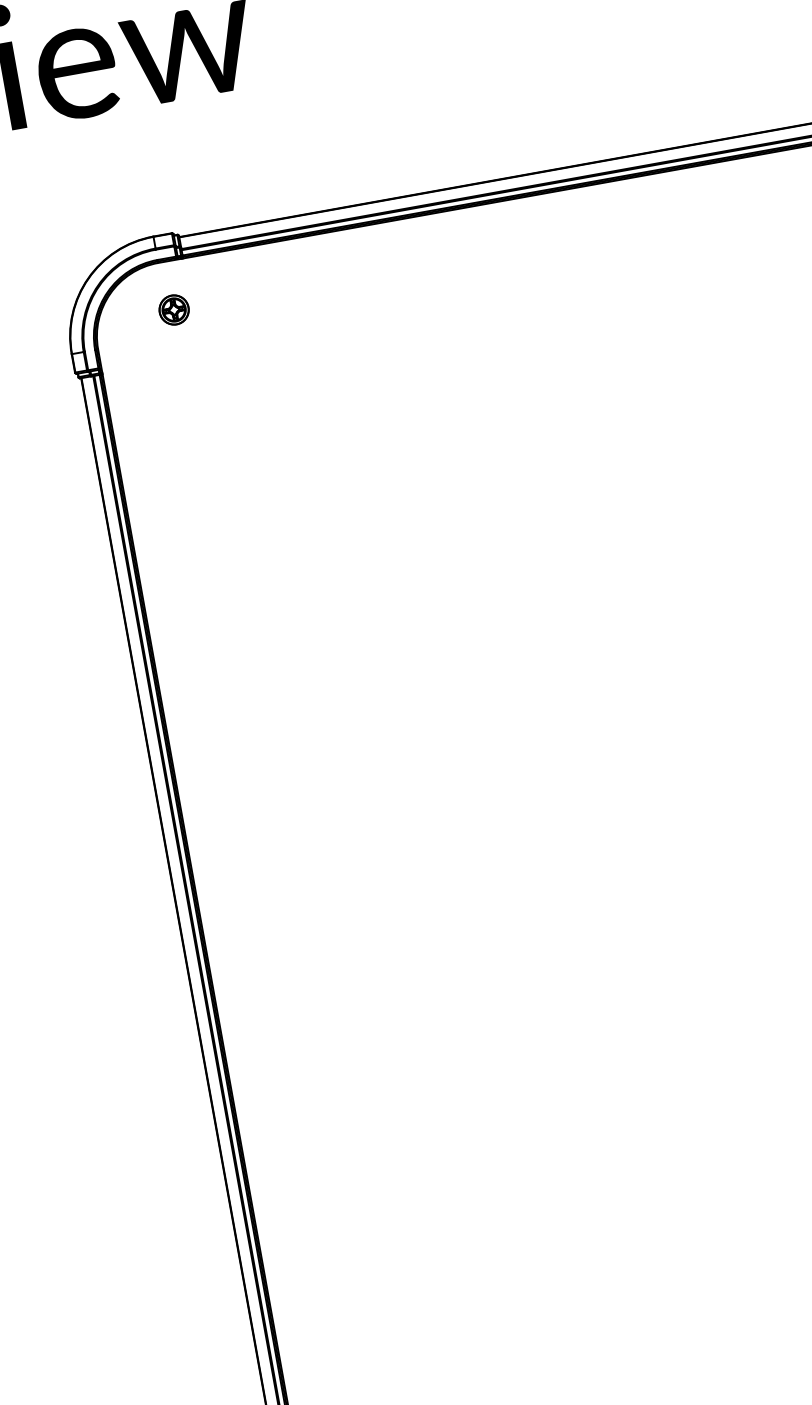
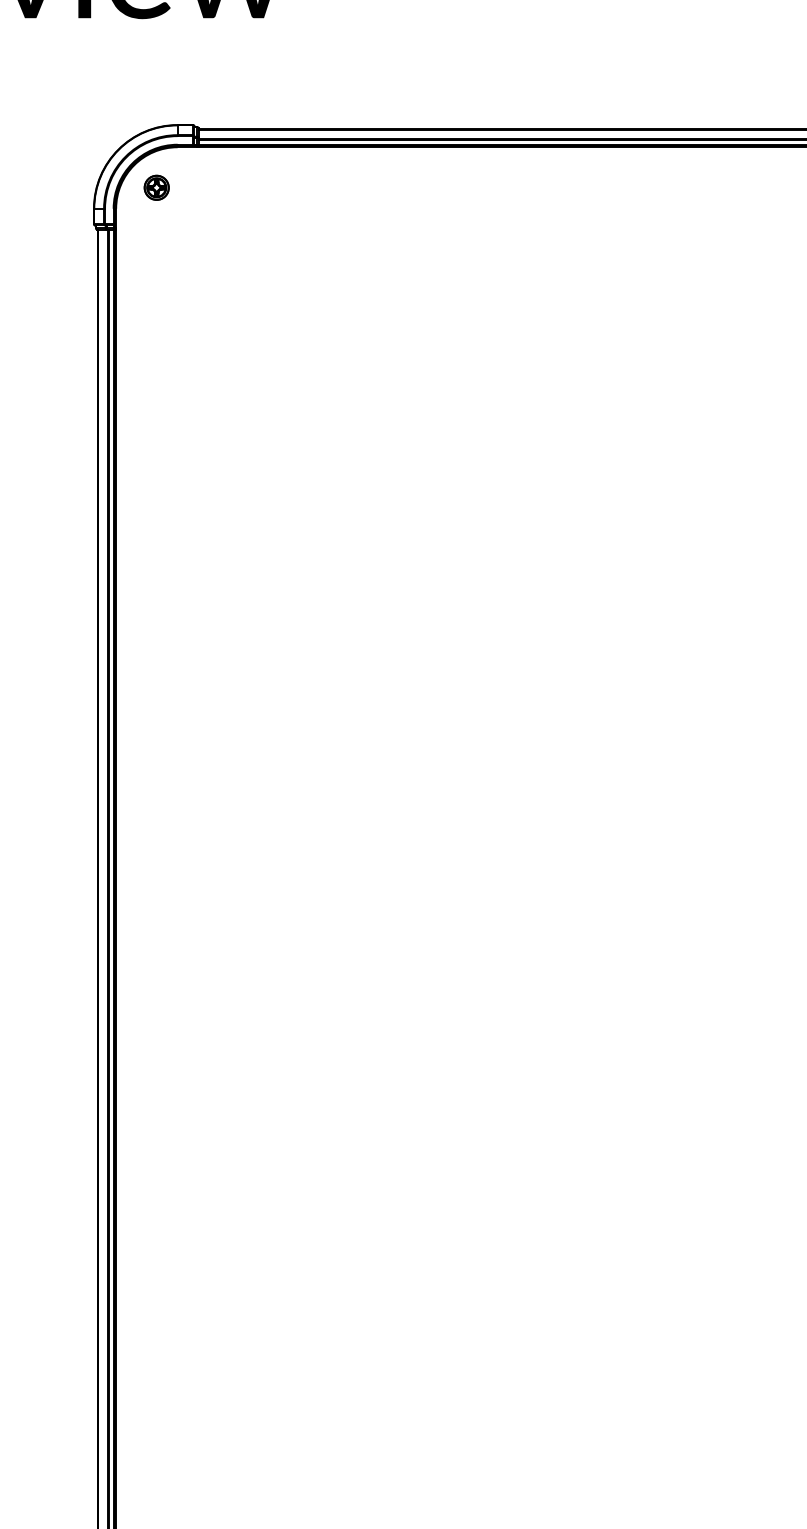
part: (173, 309) -> (156, 187), moved

